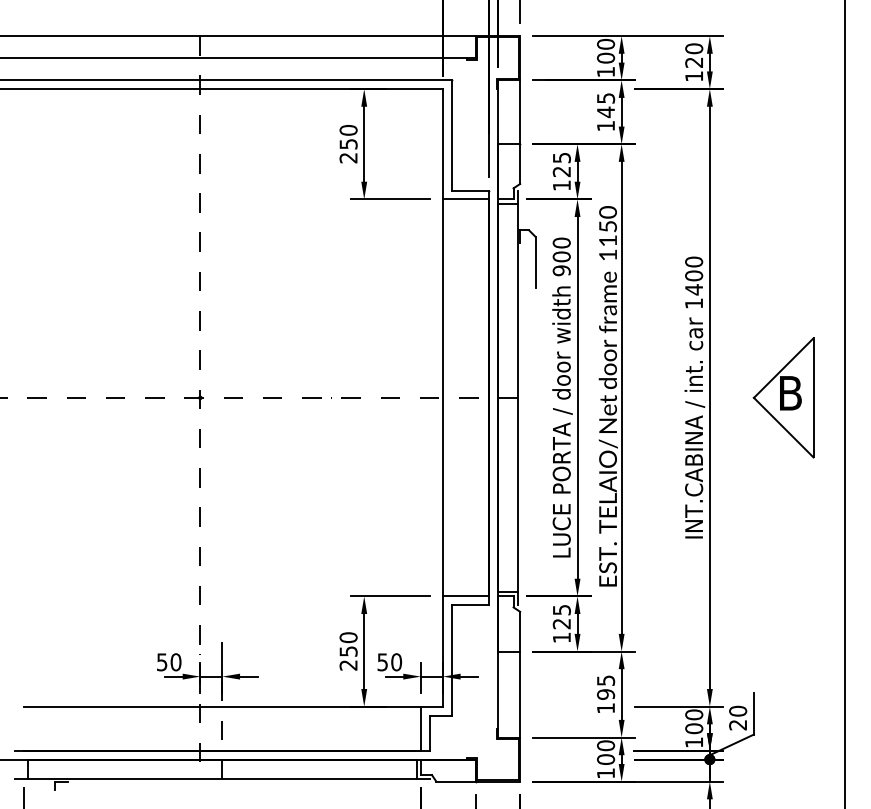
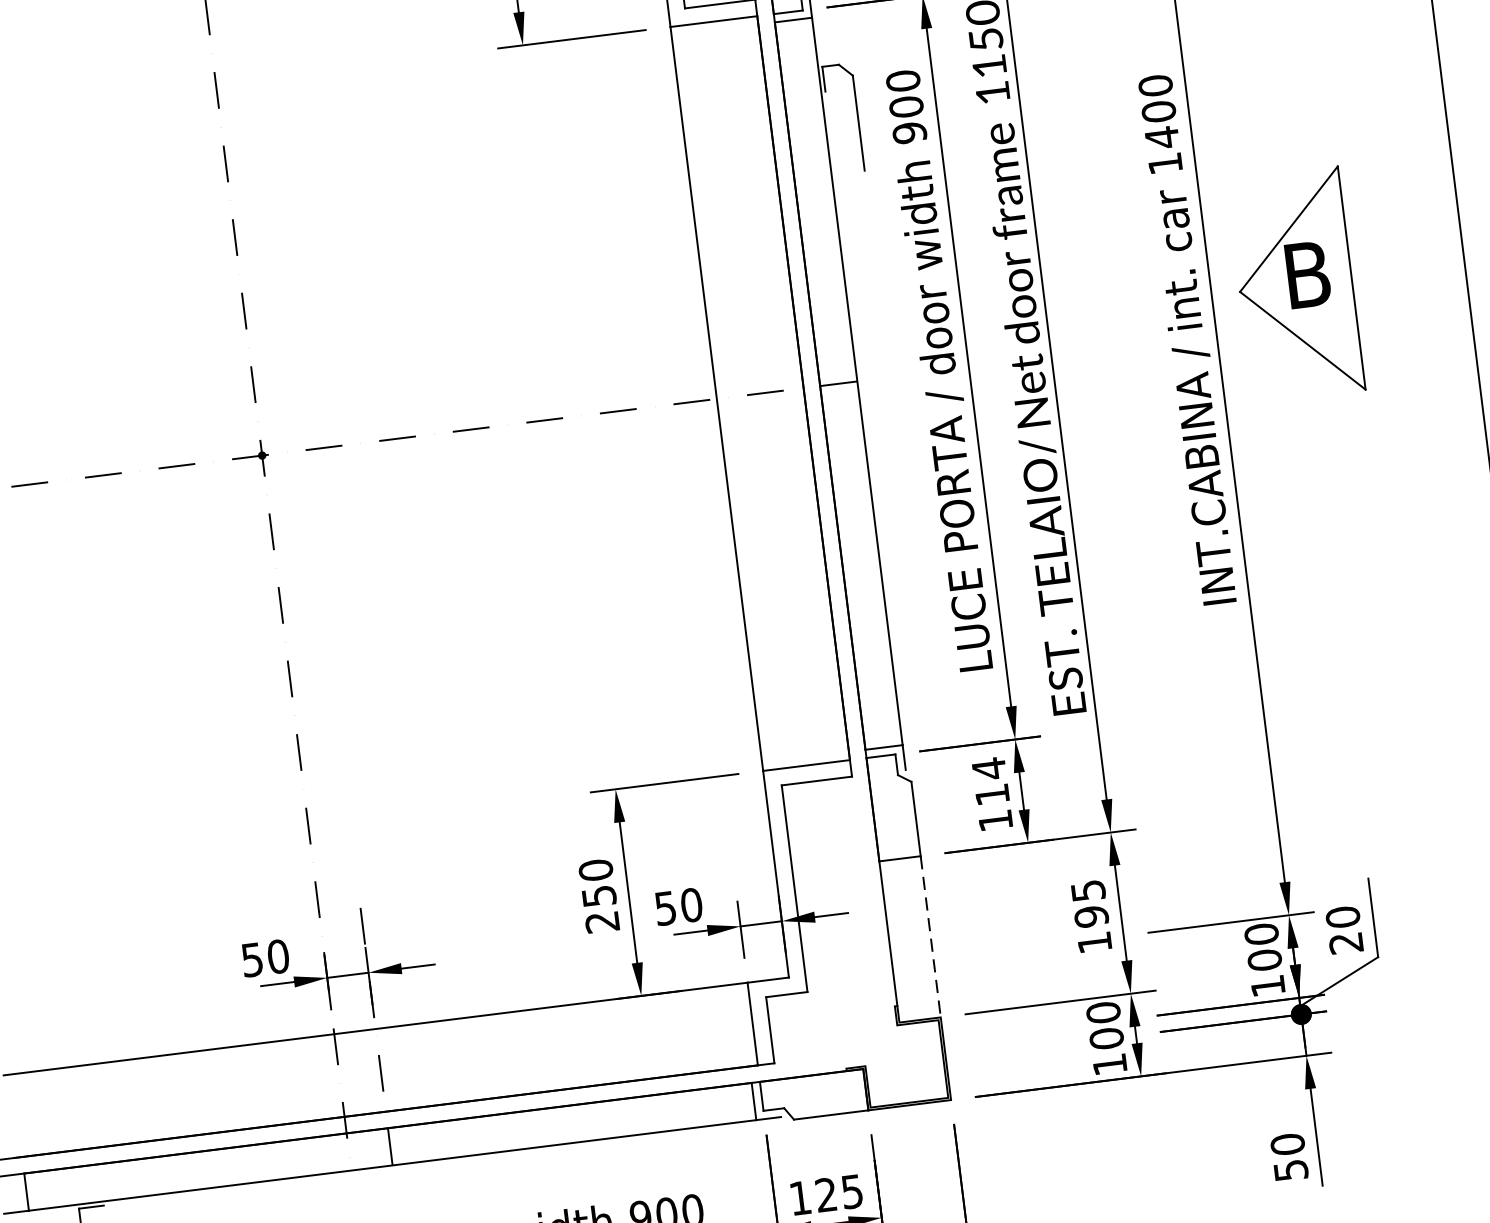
part: (783, 397) -> (1295, 284), moved
text: (561, 616) -> (989, 780), 125 -> 114
line: (520, 695) -> (931, 938), solid -> dashed

